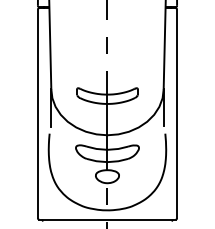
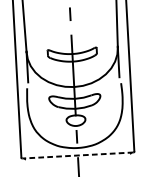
line: (107, 219) -> (77, 155), solid -> dashed

